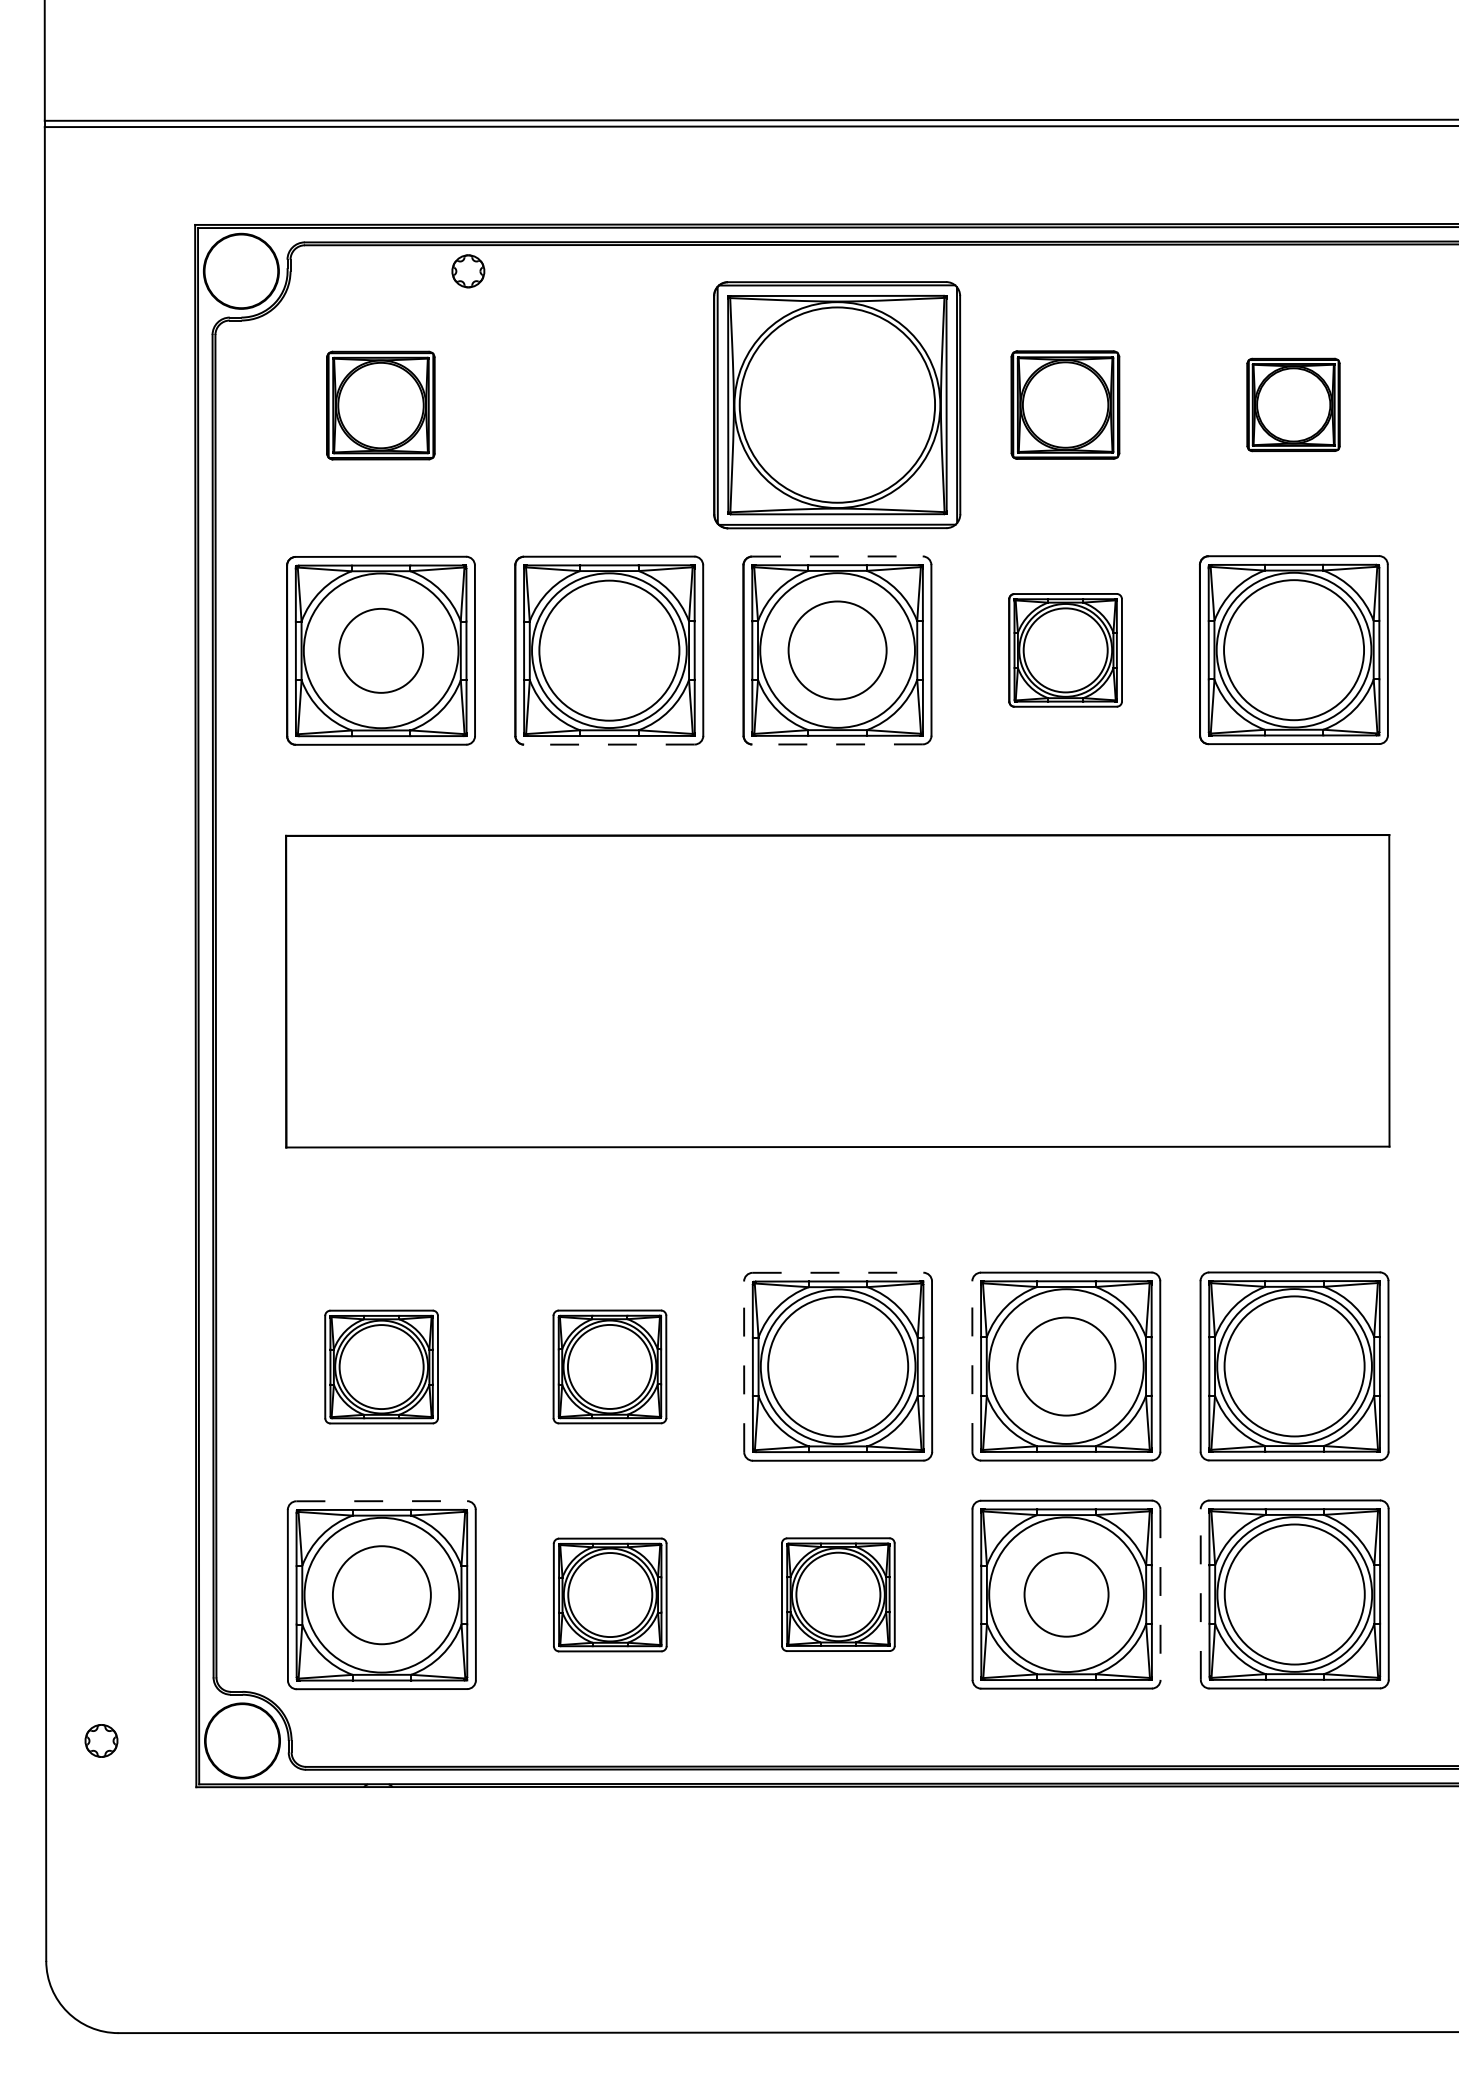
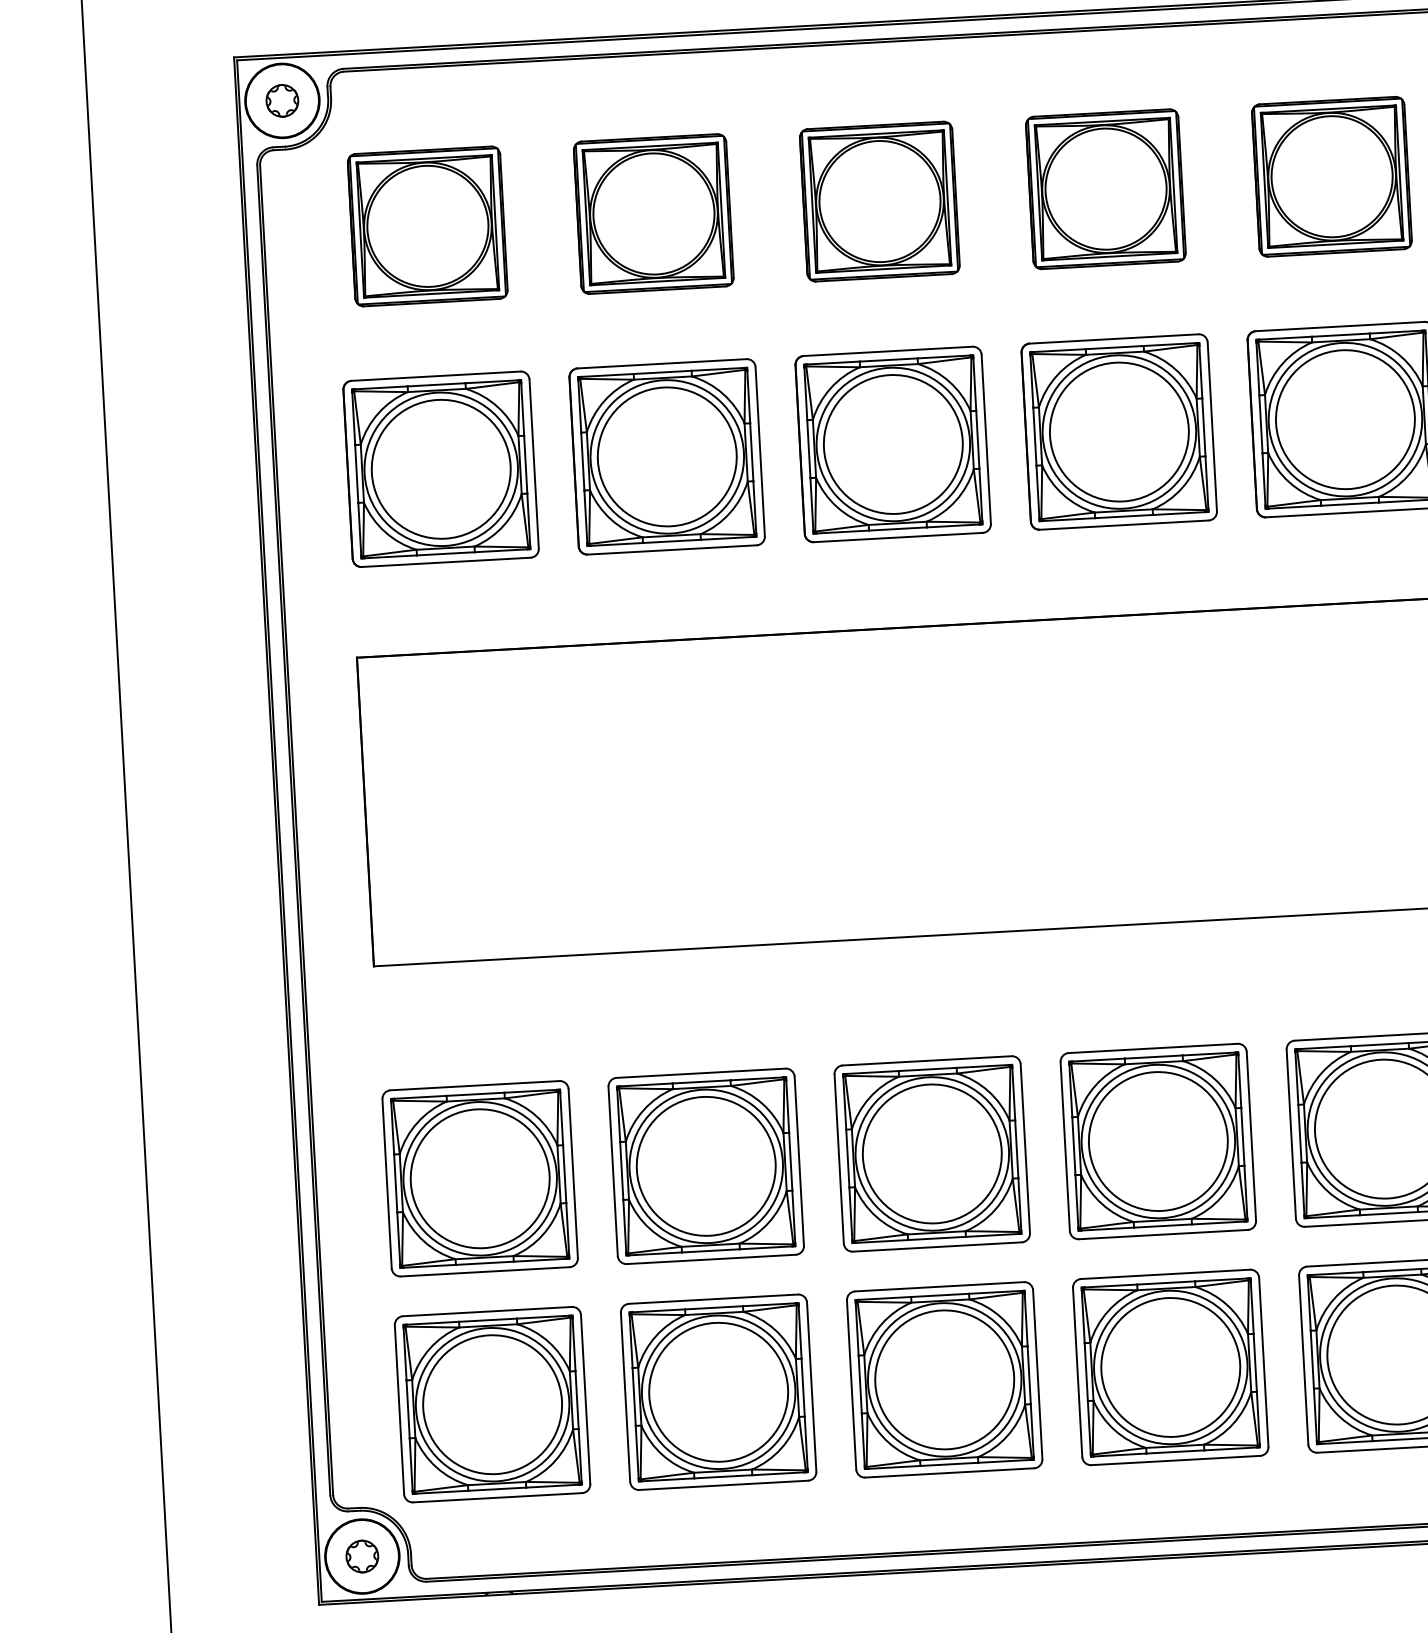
part: (468, 271) -> (282, 101), moved
part: (1065, 404) -> (1105, 188), size x1.43
part: (1293, 404) -> (1331, 176), size x1.67
part: (380, 405) -> (427, 226), size x1.43
part: (608, 405) -> (653, 214), added
part: (837, 405) -> (880, 201), size x0.62
line: (837, 556) -> (888, 351), dashed -> solid
circle: (381, 650) -> (441, 468), size x1.67
circle: (837, 650) -> (893, 444), size x1.43
part: (1065, 650) -> (1119, 432), size x1.67
line: (608, 744) -> (671, 549), dashed -> solid
line: (837, 744) -> (898, 537), dashed -> solid
line: (838, 1272) -> (927, 1060), dashed -> solid
part: (381, 1366) -> (479, 1178), size x1.67
part: (609, 1366) -> (705, 1165), size x1.67
line: (744, 1366) -> (839, 1158), dashed -> solid
line: (972, 1366) -> (1065, 1146), dashed -> solid
circle: (1066, 1366) -> (1158, 1141), size x1.43
line: (382, 1501) -> (488, 1311), dashed -> solid
part: (610, 1594) -> (719, 1391), size x1.67
part: (838, 1594) -> (944, 1379), size x1.67
circle: (1066, 1594) -> (1170, 1367), size x1.67
line: (1200, 1594) -> (1303, 1360), dashed -> solid
circle: (381, 1595) -> (492, 1405), size x1.43
line: (1160, 1595) -> (1263, 1363), dashed -> solid
part: (101, 1740) -> (362, 1556), moved

